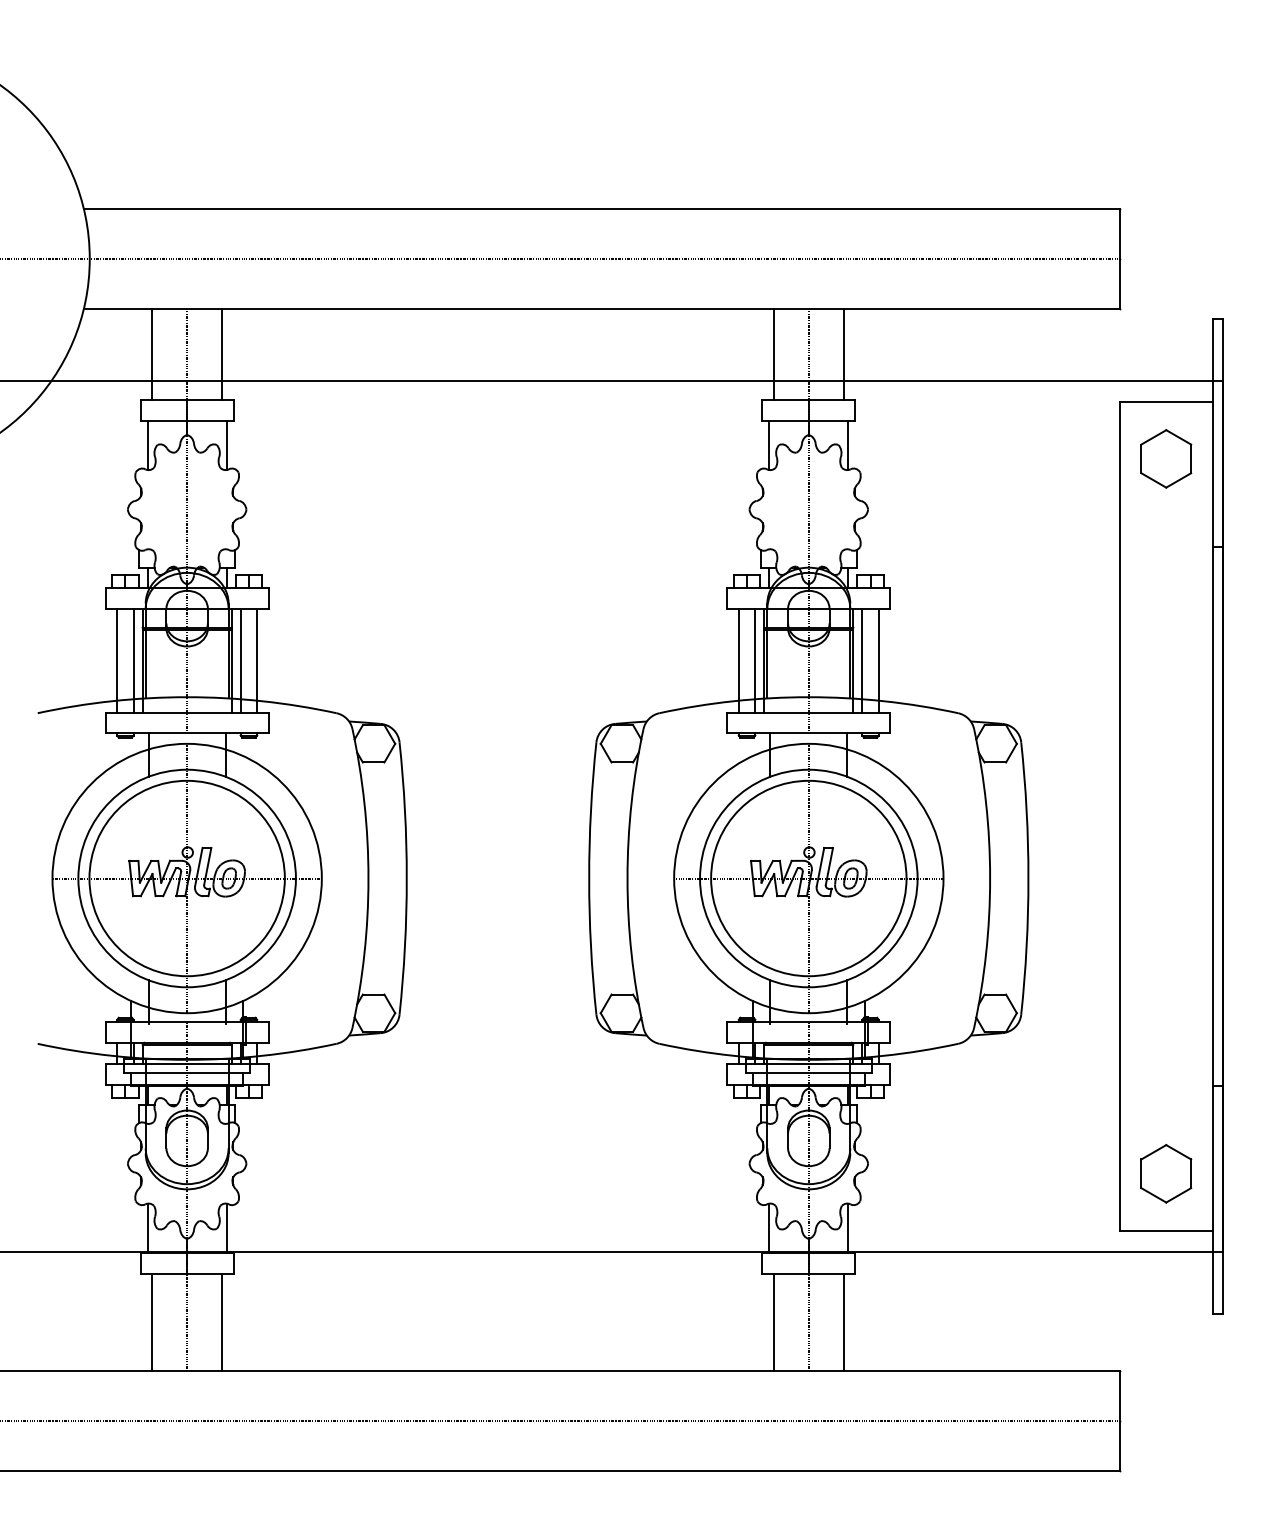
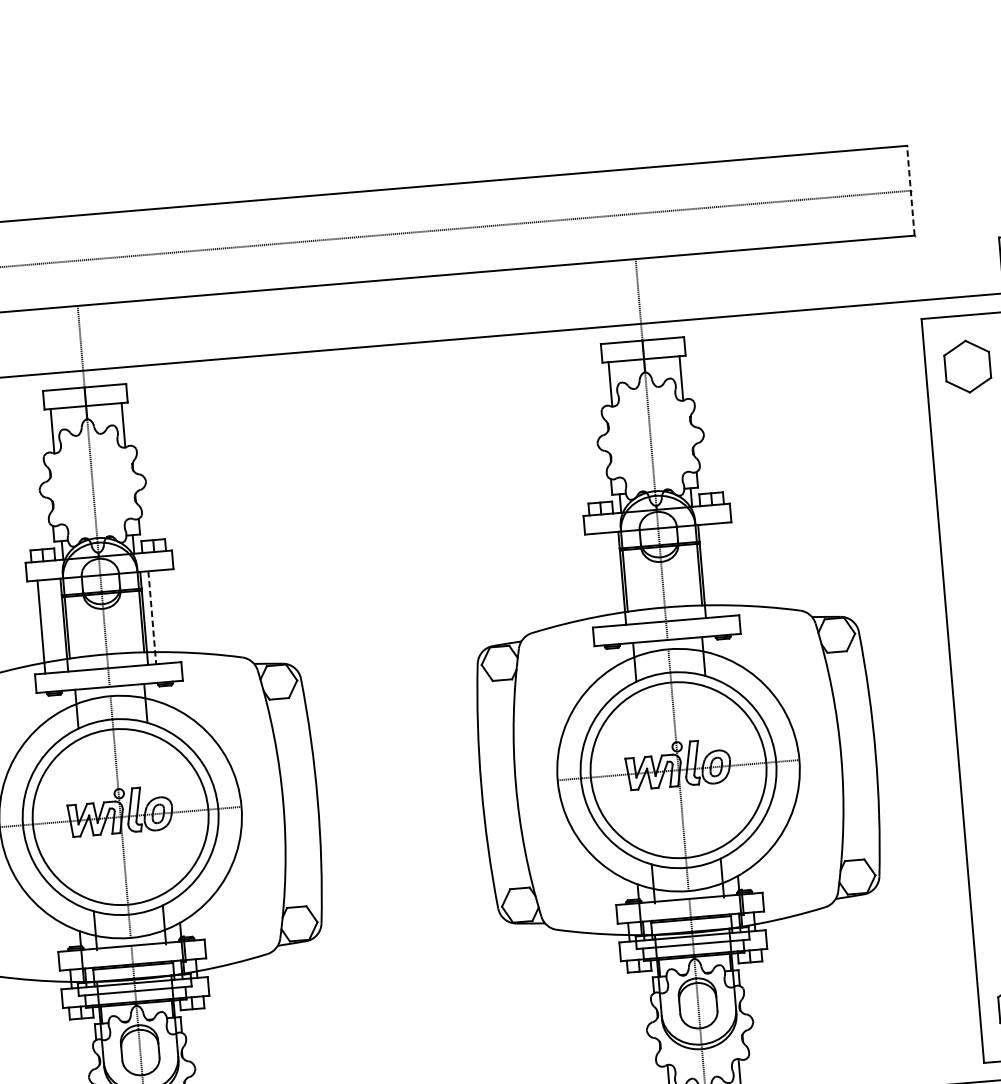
line: (1119, 258) -> (910, 190), solid -> dashed
line: (152, 353) -> (49, 348), removed
line: (222, 353) -> (112, 343), removed
line: (773, 353) -> (607, 301), removed
line: (843, 353) -> (670, 296), removed
line: (133, 660) -> (56, 625), removed
line: (240, 660) -> (152, 617), solid -> dashed
line: (257, 660) -> (167, 616), removed
line: (738, 660) -> (599, 579), removed
line: (755, 660) -> (614, 578), removed
line: (862, 660) -> (710, 570), removed
line: (878, 660) -> (724, 569), removed

